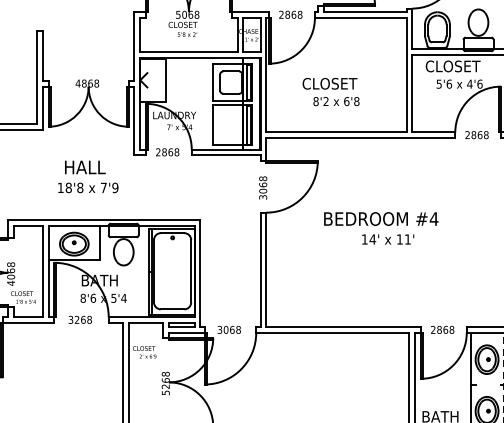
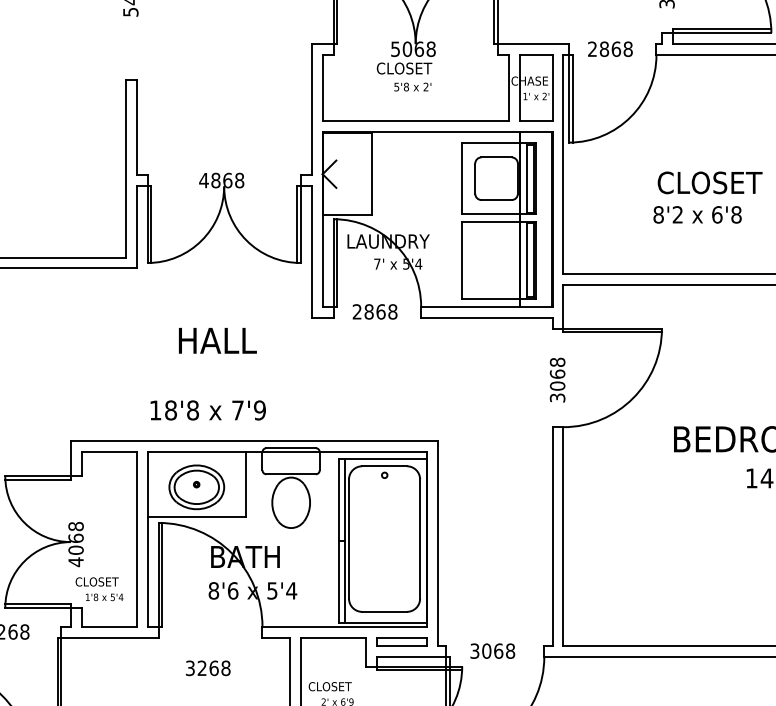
text: (329, 83) -> (709, 182), moved
text: (88, 187) -> (208, 409), moved
text: (79, 319) -> (206, 667), moved

